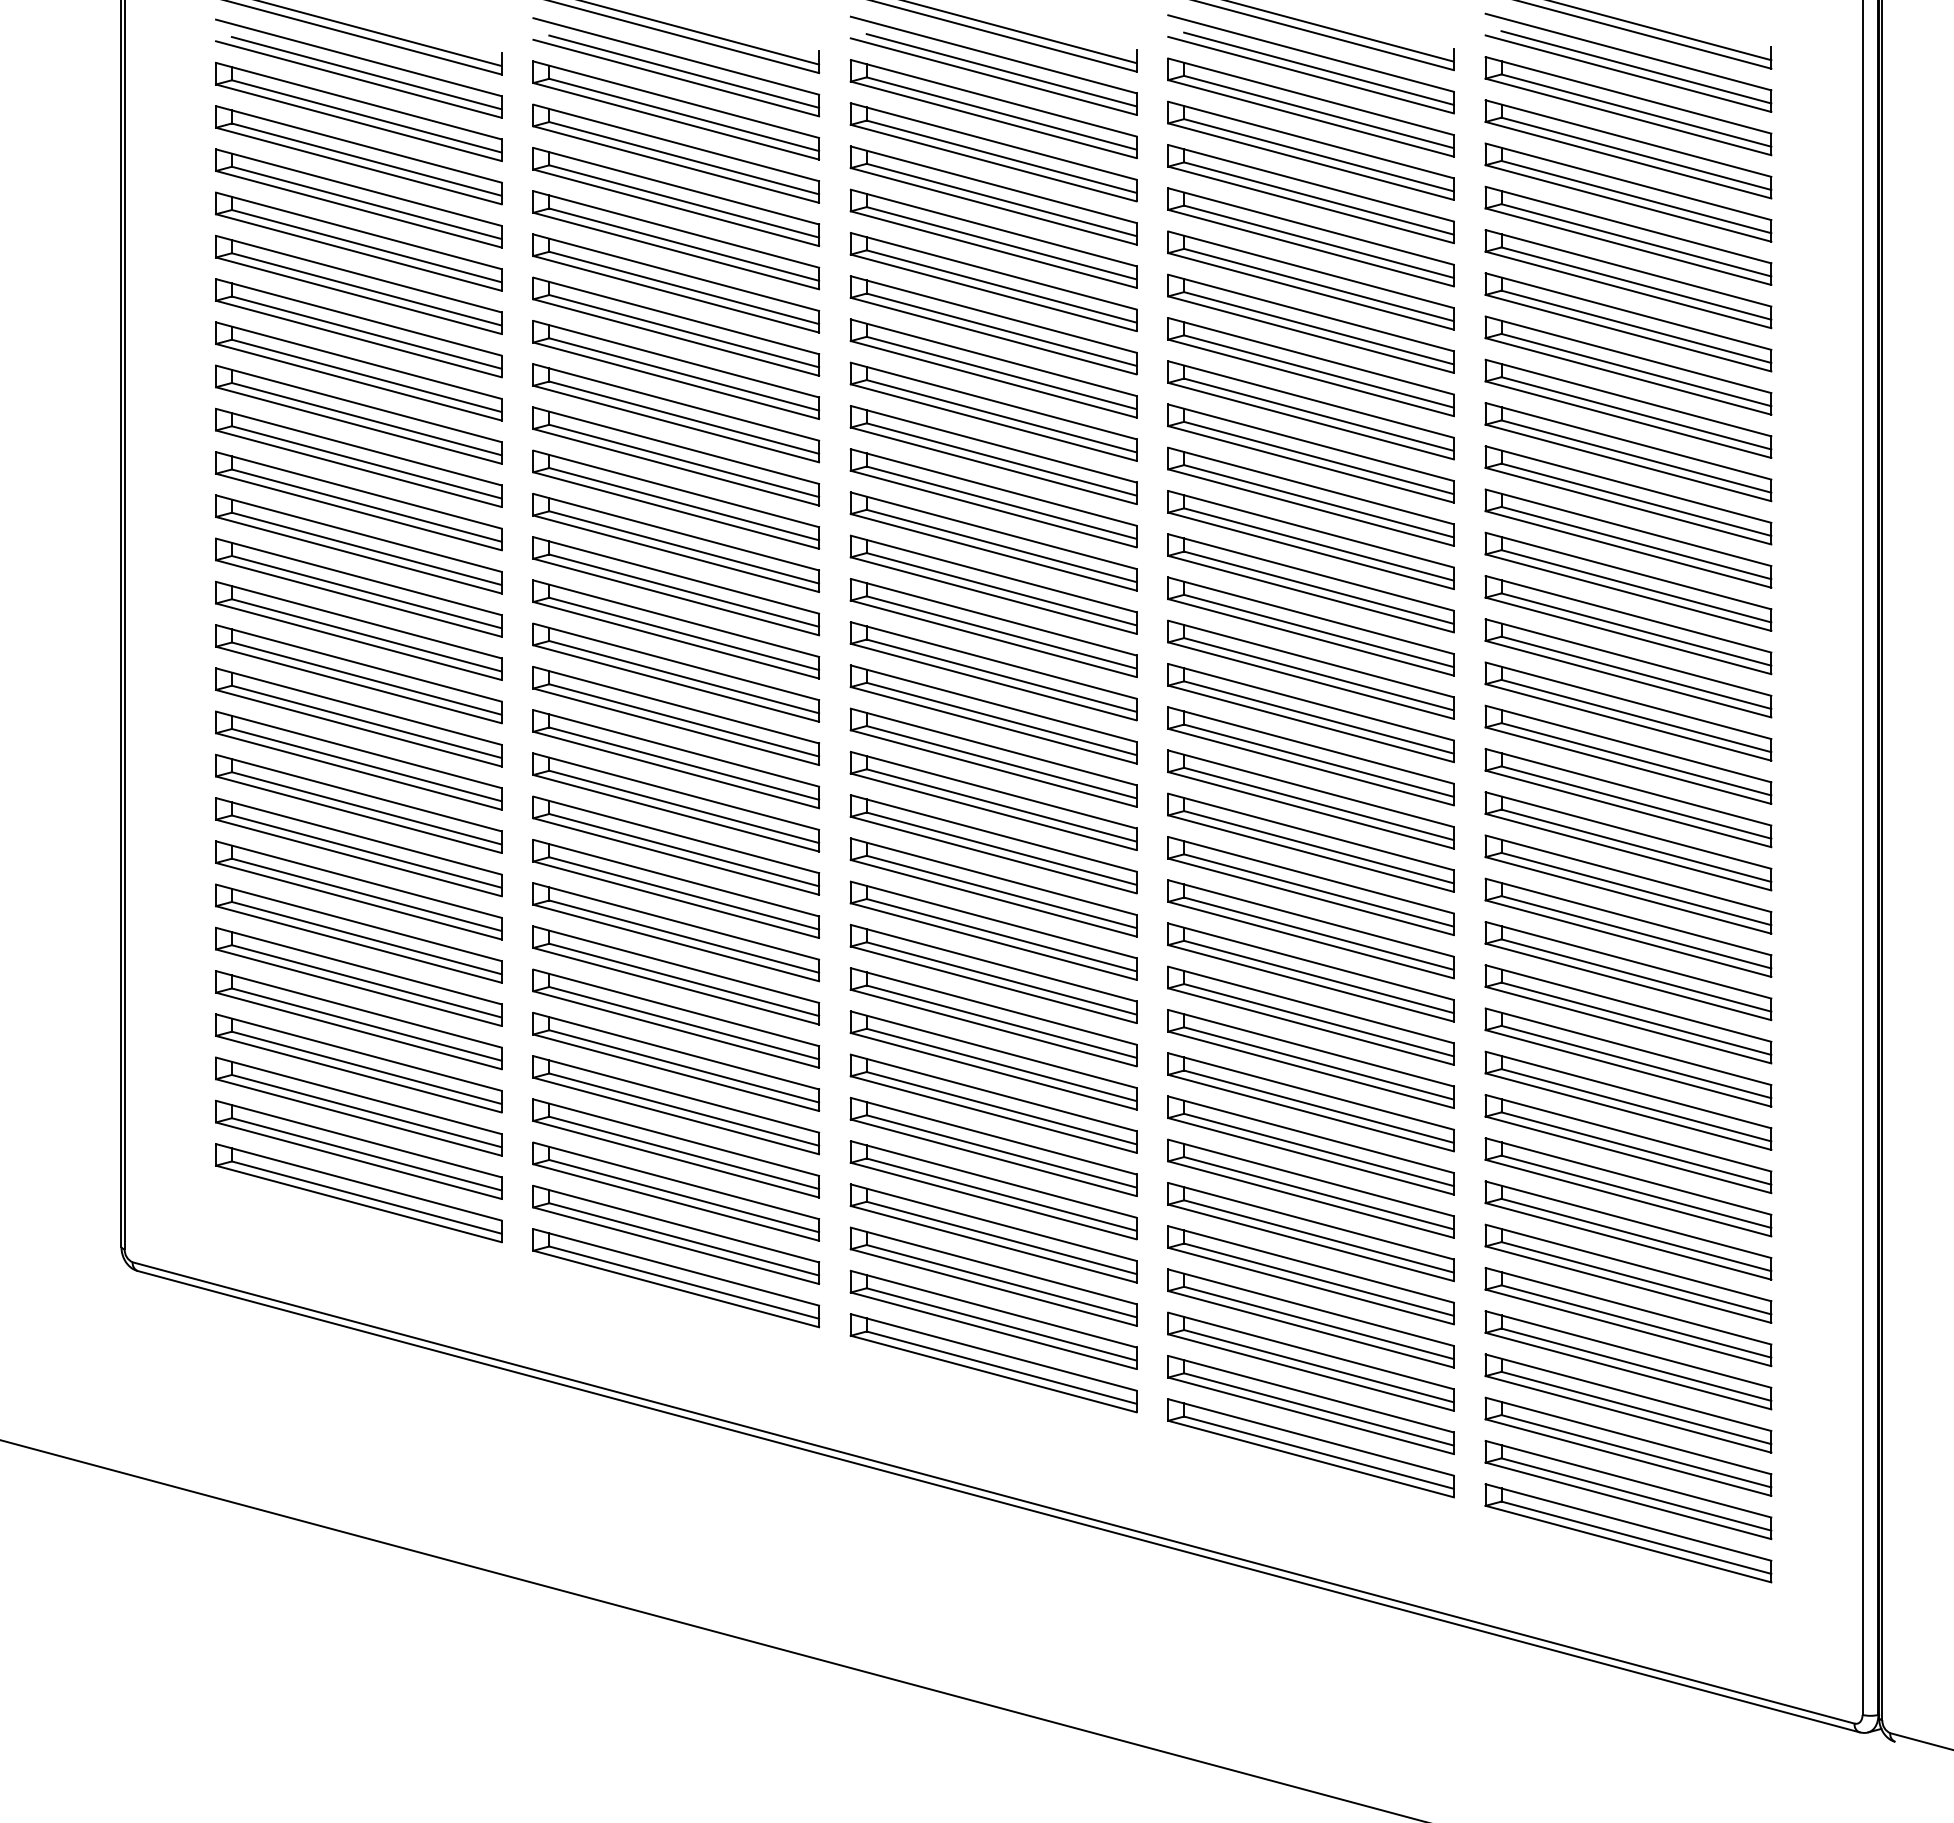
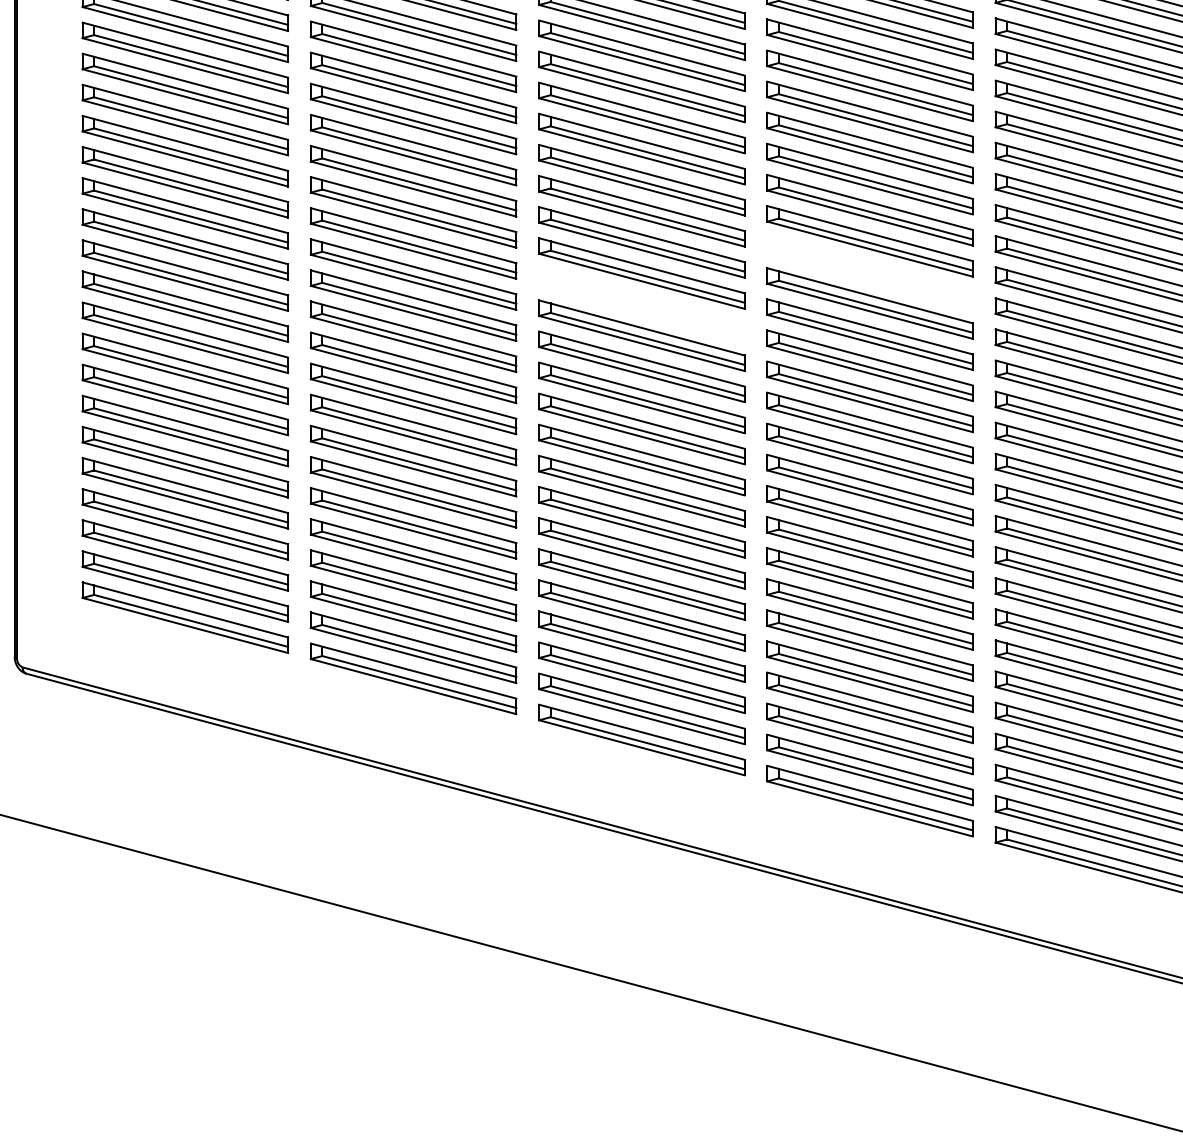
part: (1310, 713) -> (869, 272), removed
part: (993, 757) -> (641, 304), removed

